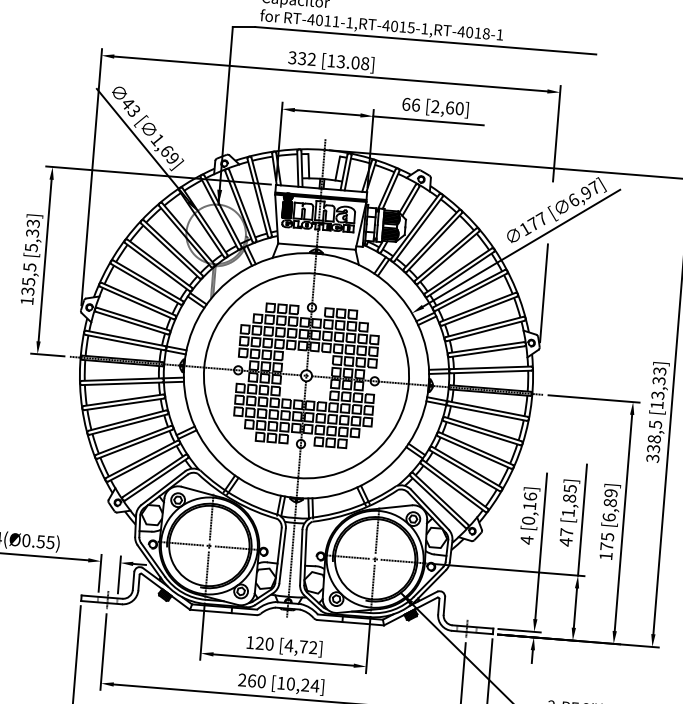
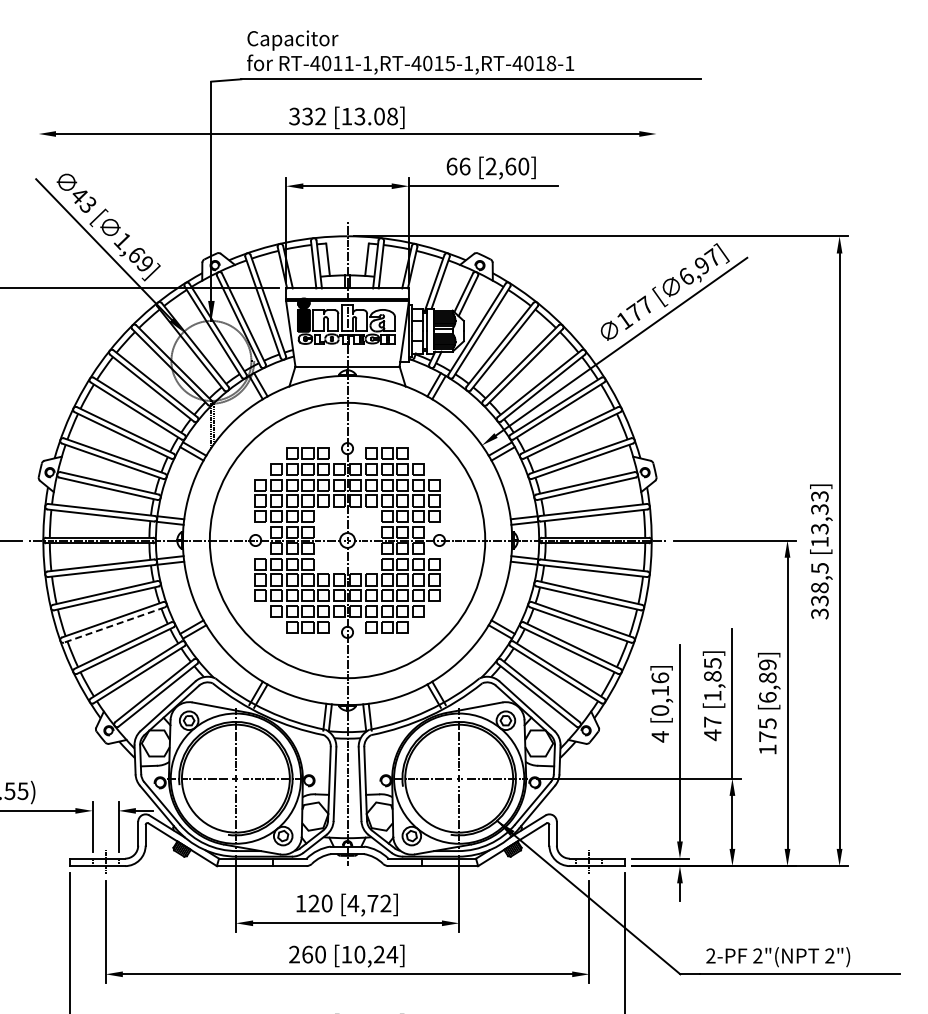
line: (556, 133) -> (656, 189), removed
line: (91, 176) -> (38, 297), removed
line: (544, 293) -> (656, 404), removed
line: (127, 424) -> (113, 625), solid -> dashed

